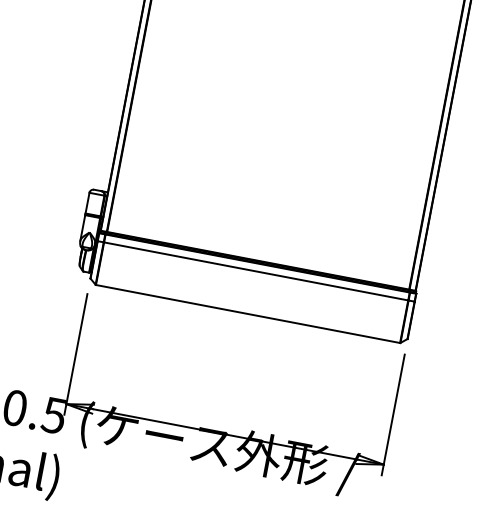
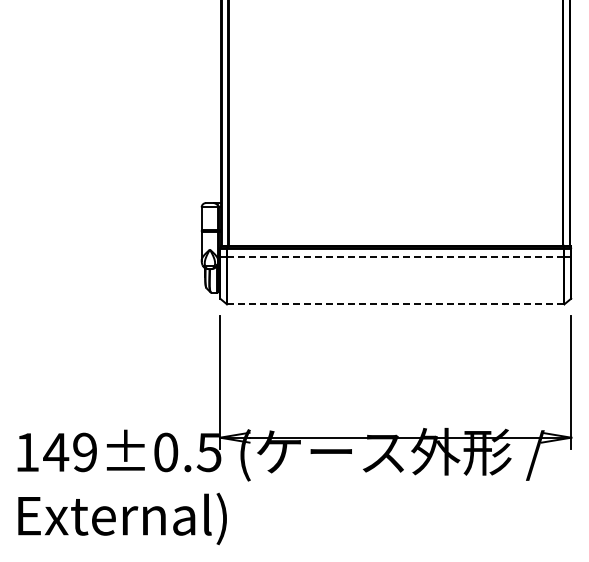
line: (255, 271) -> (395, 257), solid -> dashed
line: (248, 314) -> (396, 304), solid -> dashed

